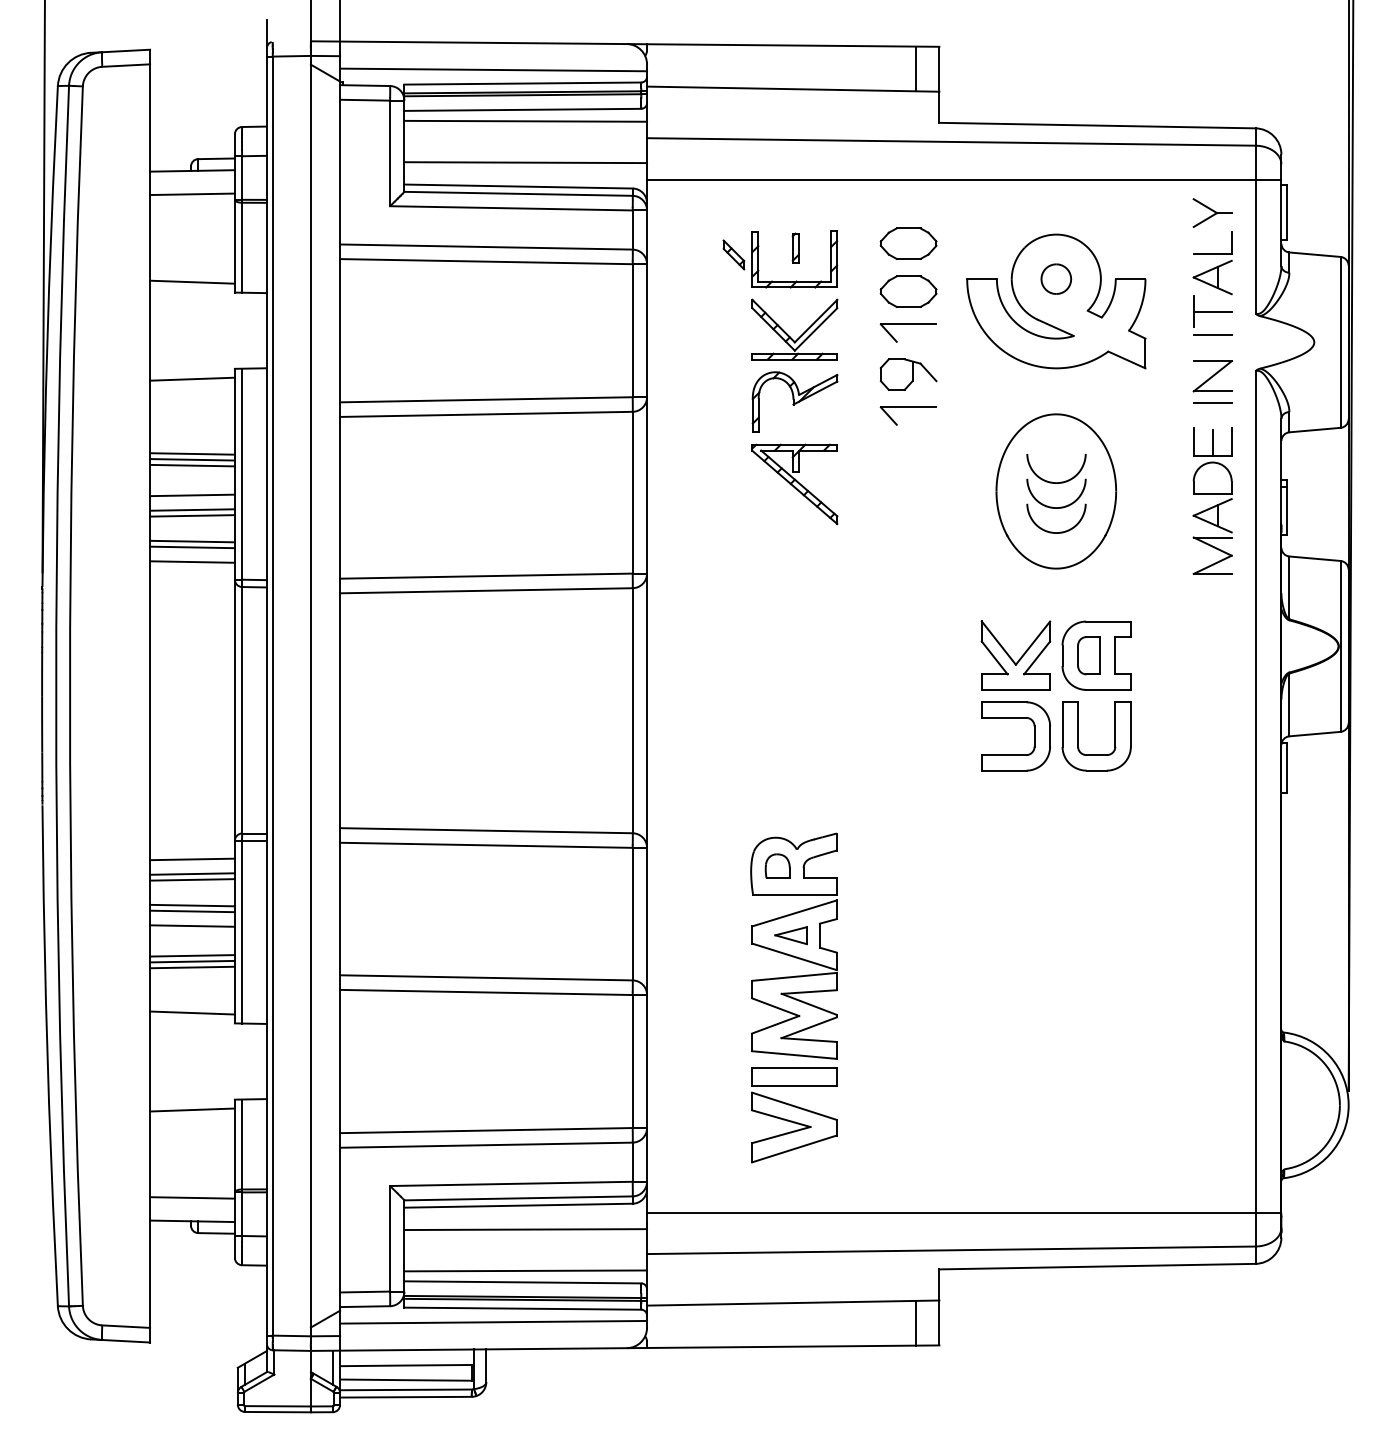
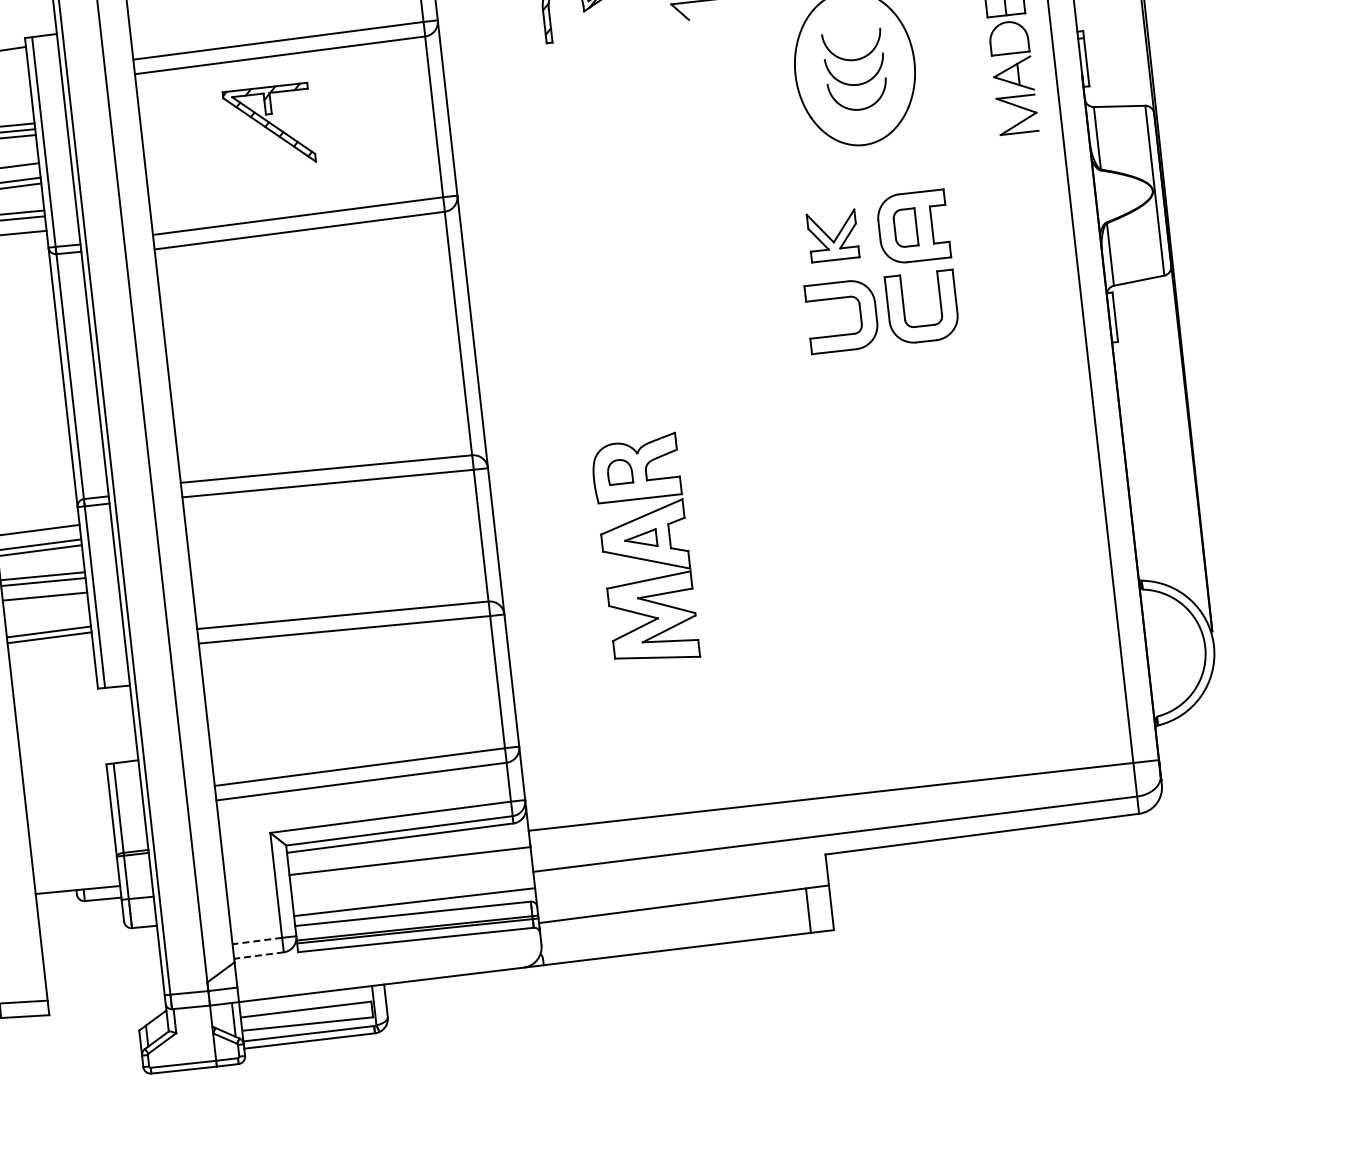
part: (794, 484) -> (269, 127), moved
part: (1015, 655) -> (832, 235), size x0.7
line: (192, 955) -> (48, 625), removed
line: (192, 1012) -> (54, 682), removed
line: (192, 1109) -> (65, 778), removed
part: (794, 1115) -> (664, 717), removed
line: (192, 1197) -> (75, 866), removed
line: (365, 1292) -> (257, 941), solid -> dashed
line: (365, 1306) -> (259, 955), solid -> dashed
line: (493, 1321) -> (388, 956), removed

